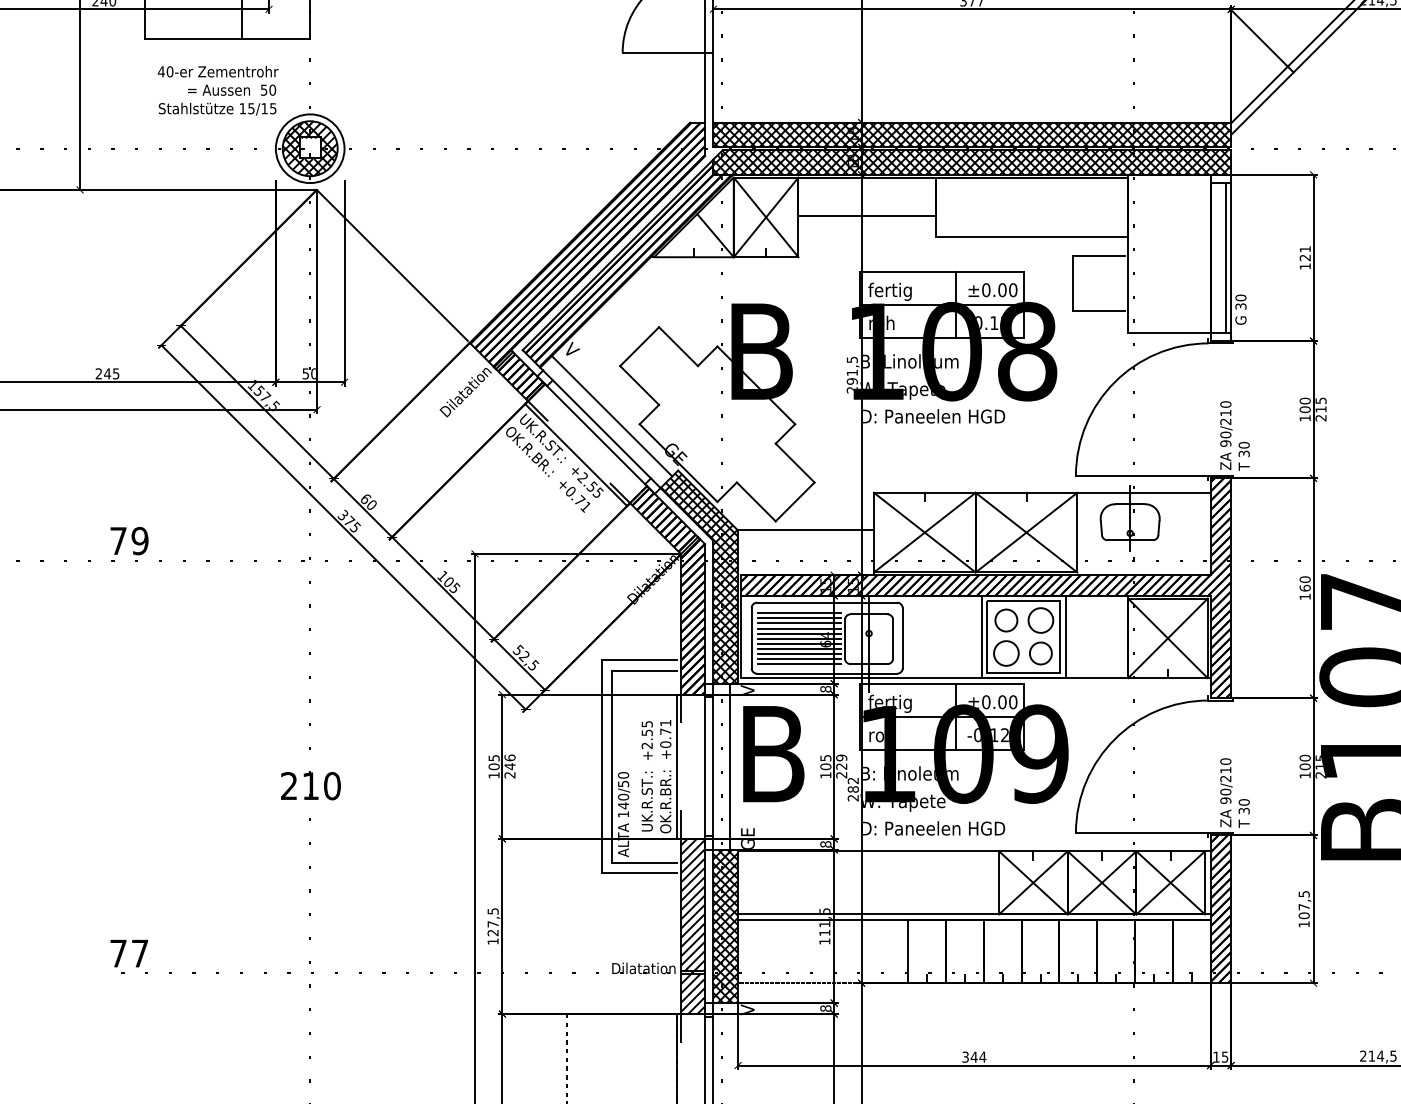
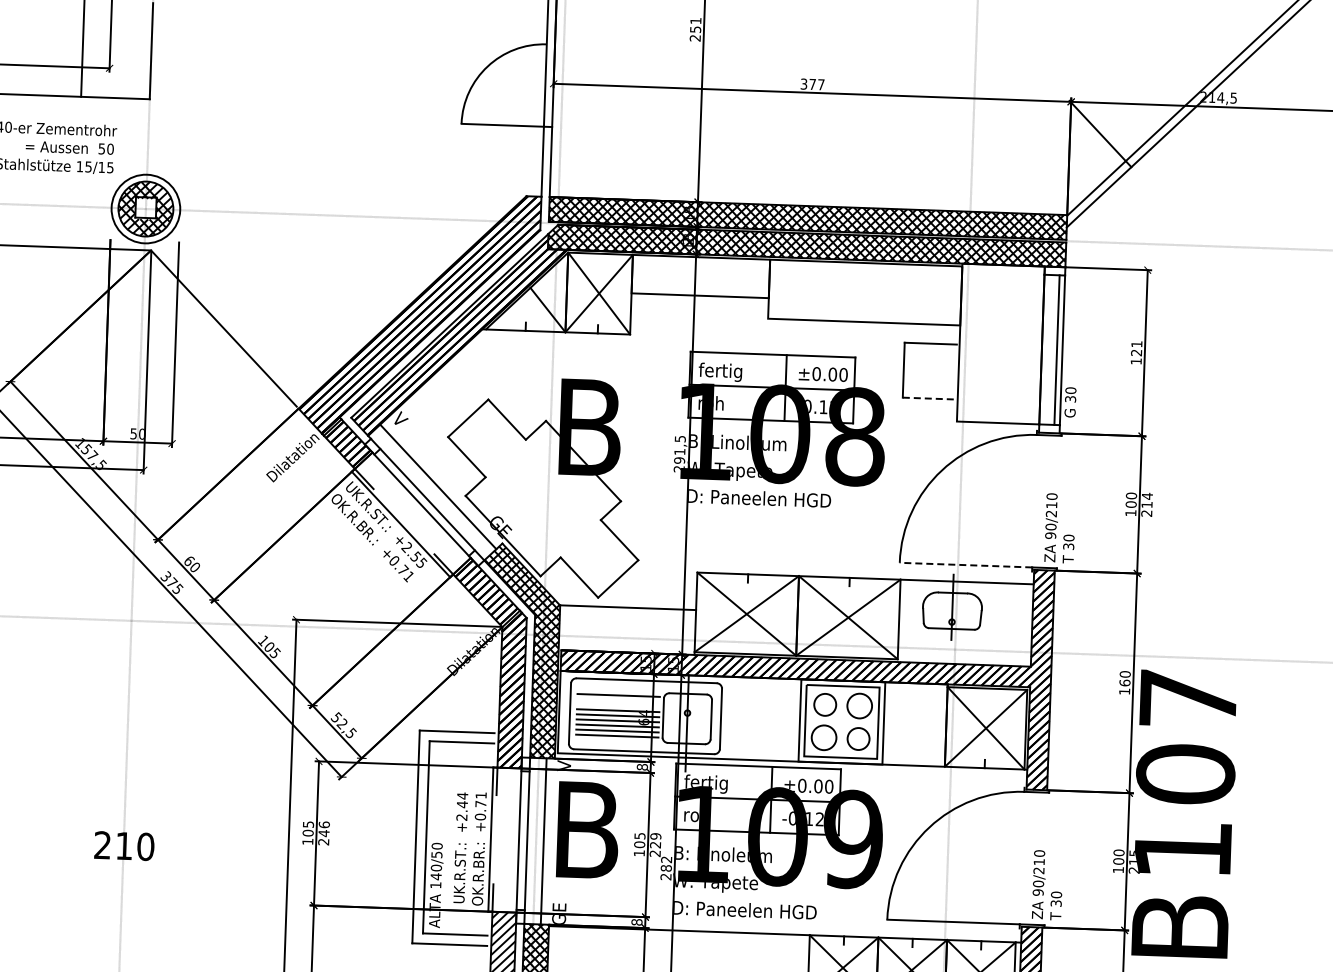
line: (1099, 310) -> (929, 398), solid -> dashed
text: (1320, 400) -> (1146, 495), 215 -> 214
line: (1141, 475) -> (965, 564), solid -> dashed
line: (799, 613) -> (618, 690), removed
line: (799, 623) -> (618, 700), removed
line: (799, 628) -> (618, 705), removed
line: (799, 664) -> (616, 741), removed
text: (646, 728) -> (461, 800), +2.55 -> +2.44

